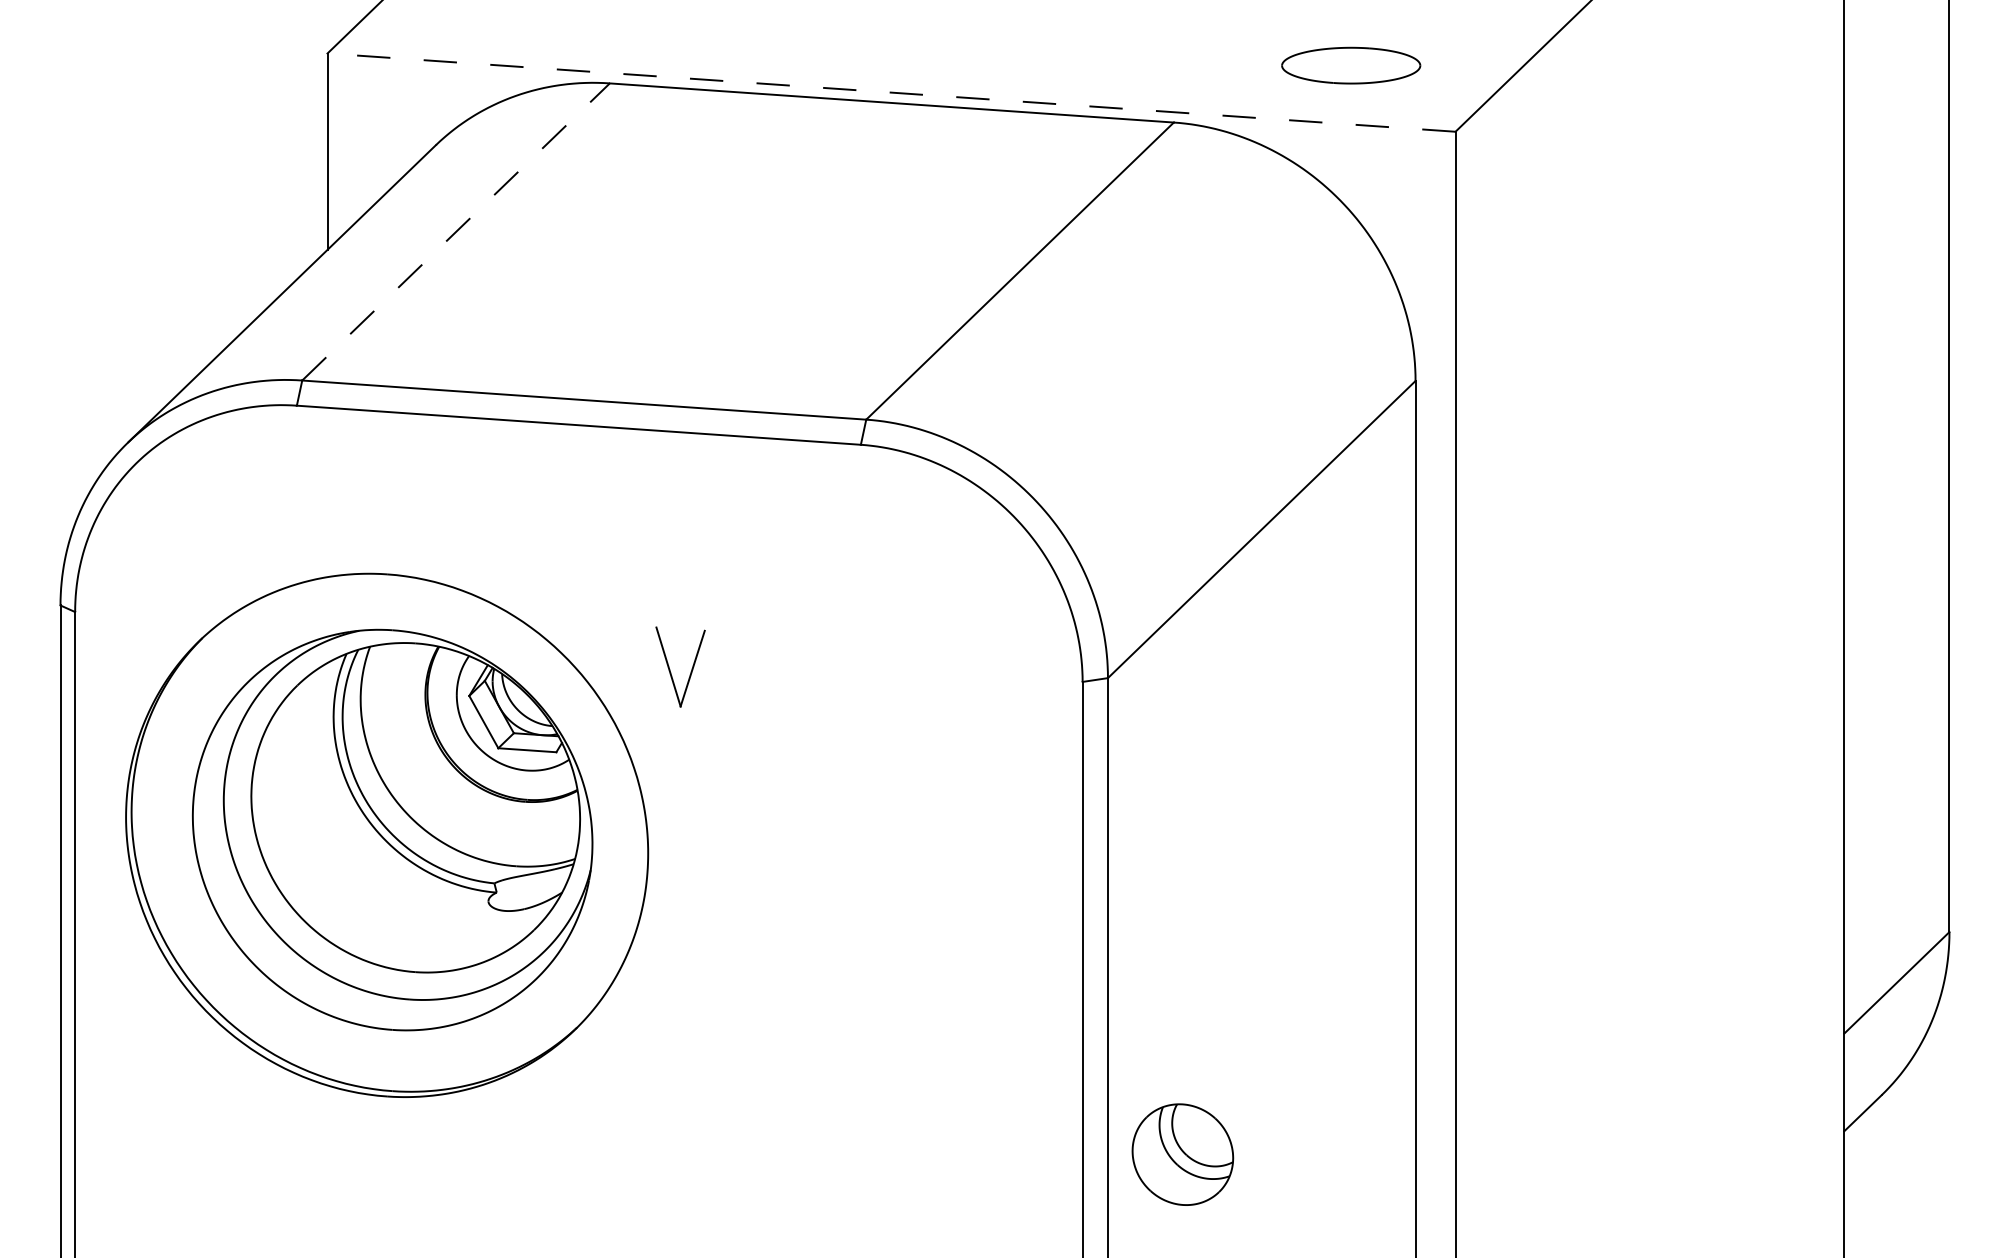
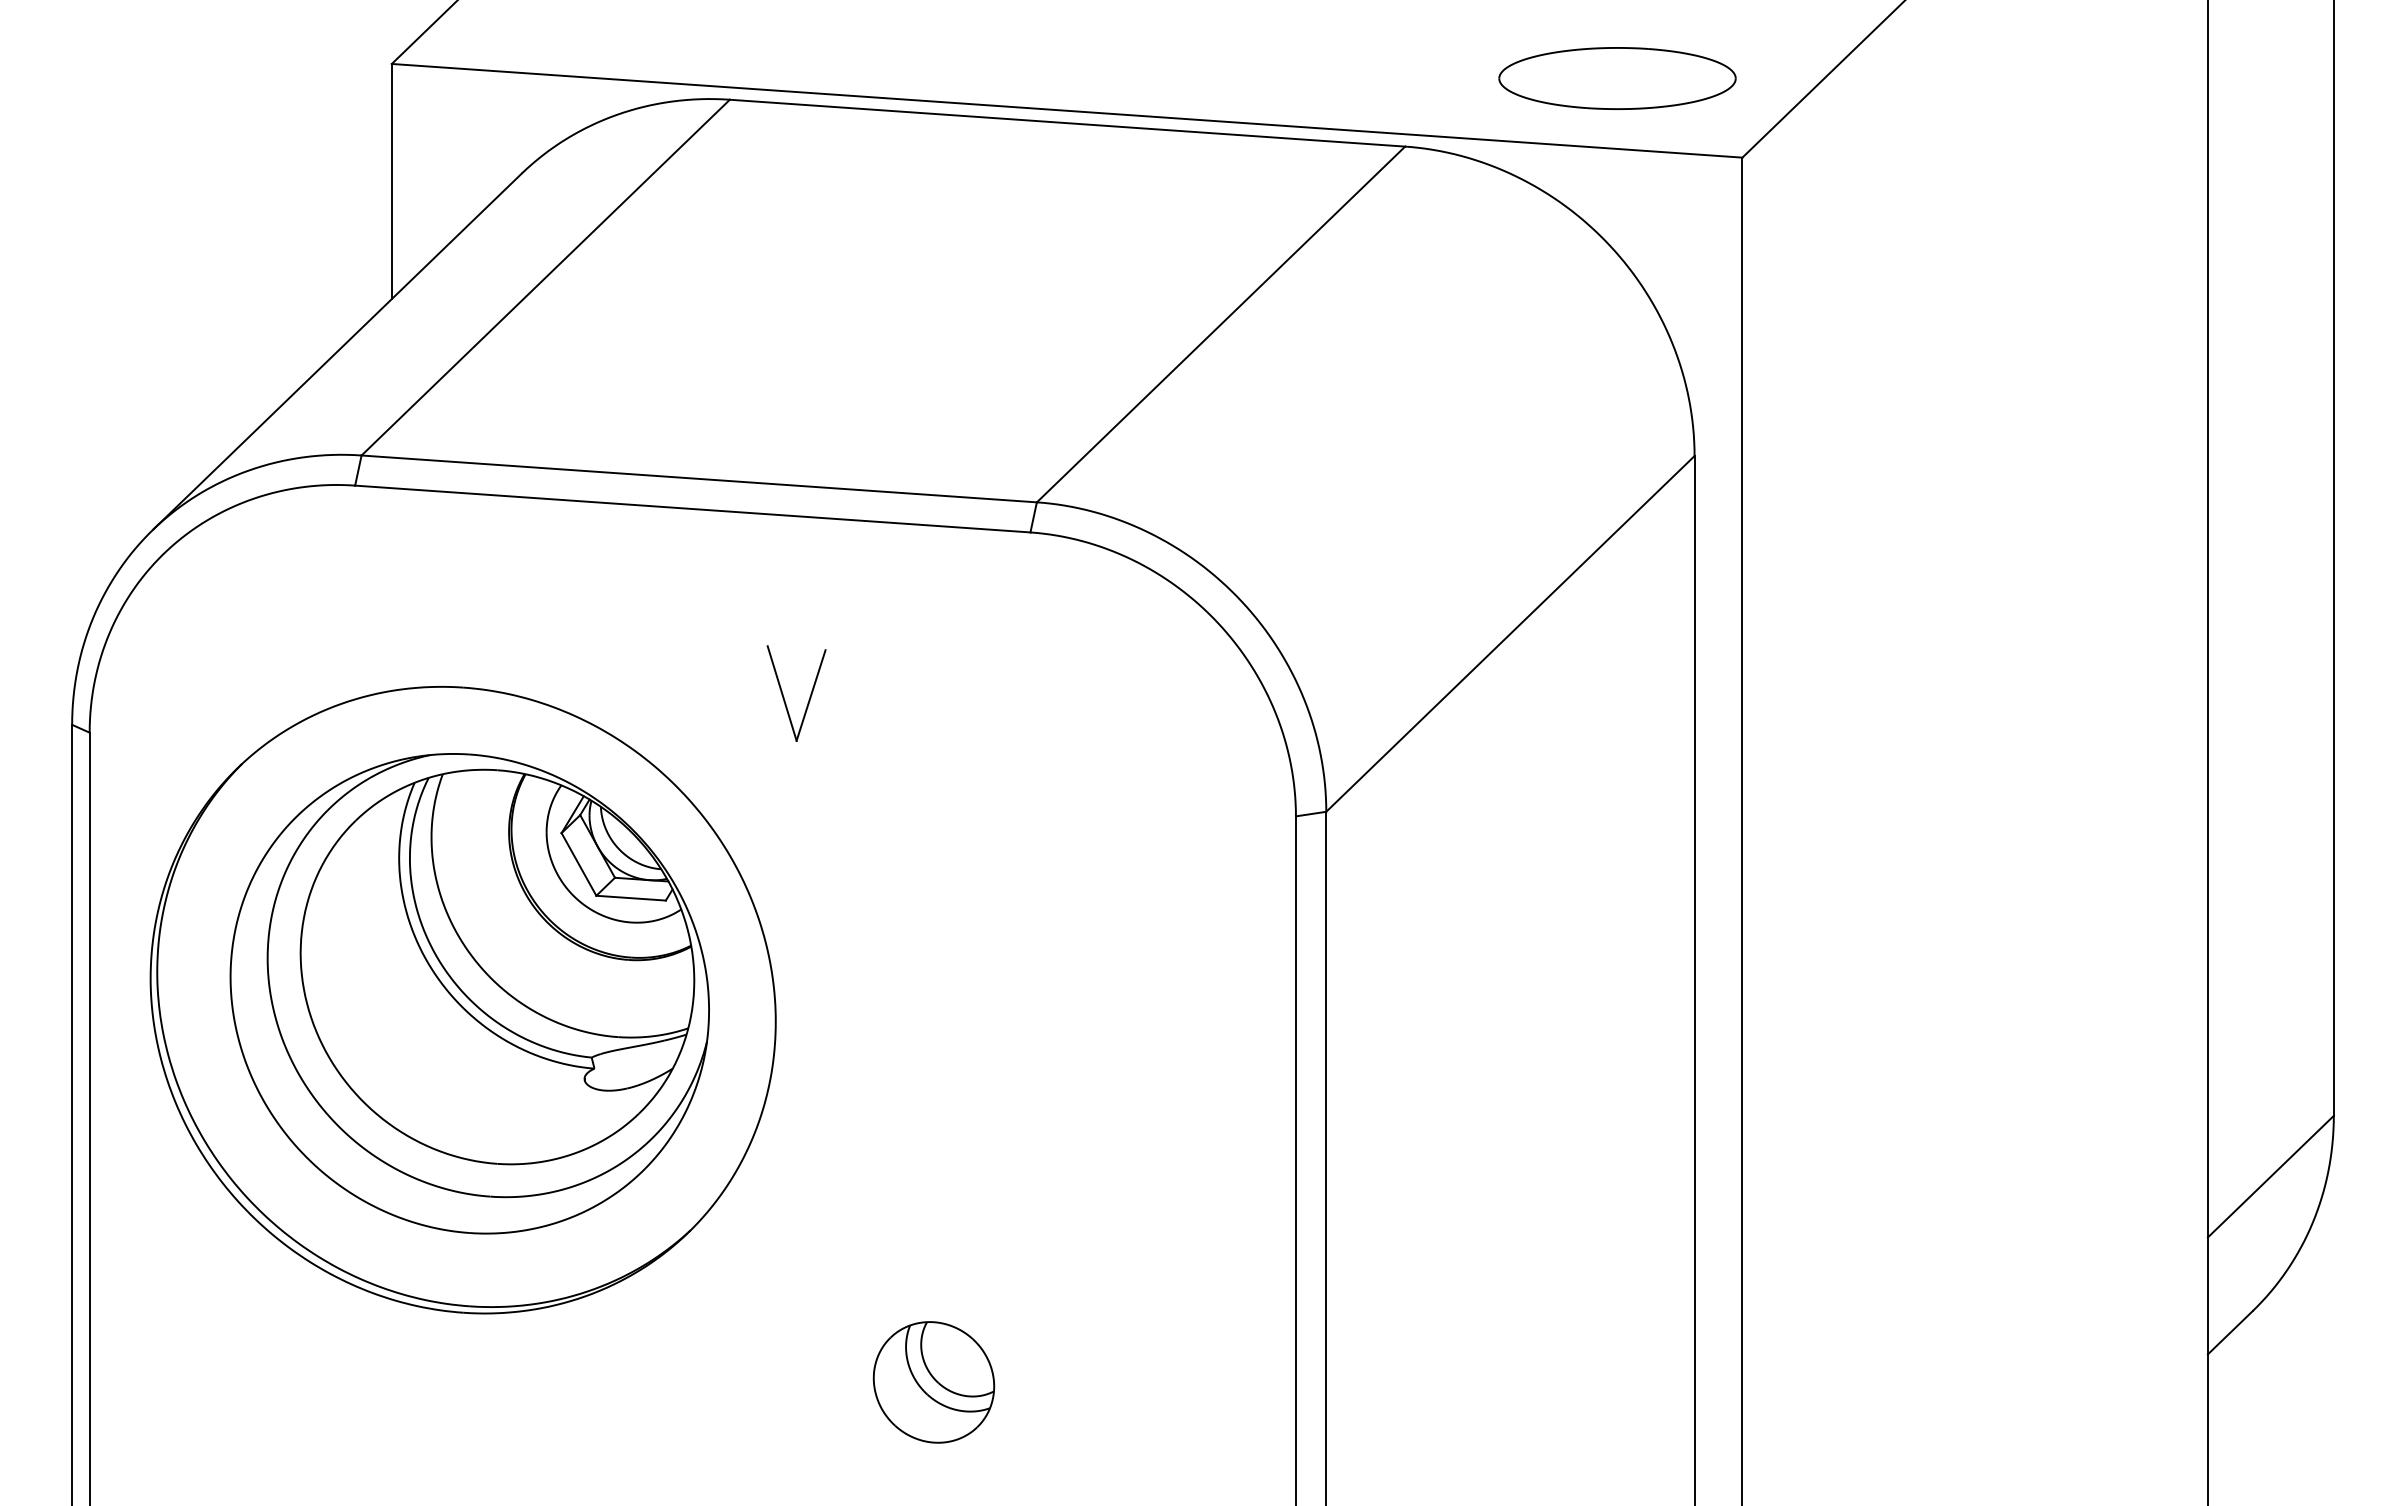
part: (1351, 65) -> (1617, 78), size x1.43
line: (891, 92) -> (1067, 110), dashed -> solid
line: (456, 231) -> (546, 277), dashed -> solid
part: (670, 670) -> (784, 697), moved
part: (1182, 1154) -> (933, 1382), moved

